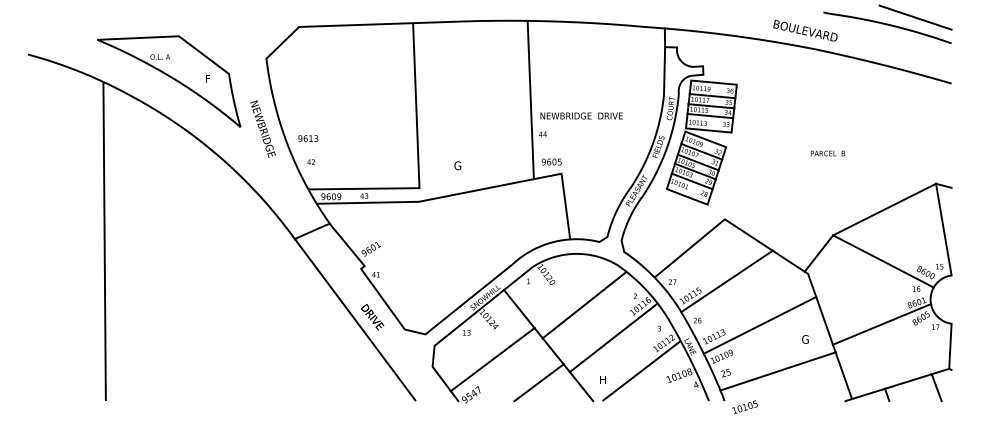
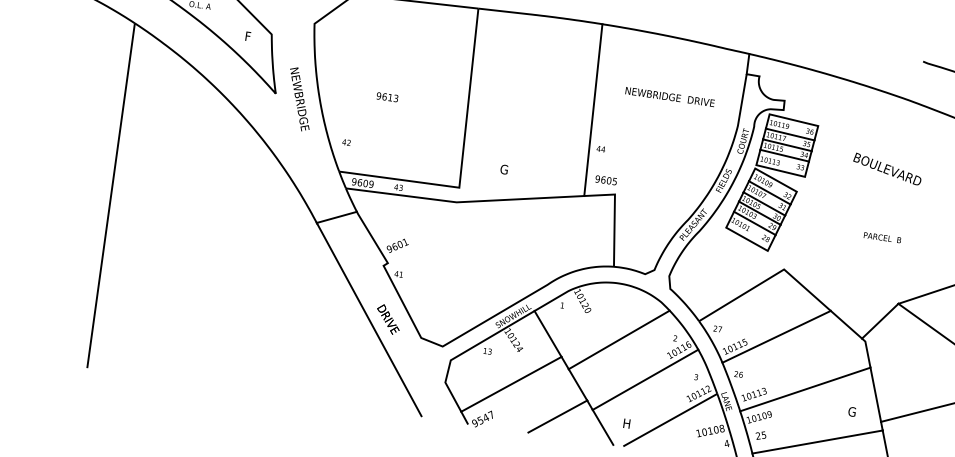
text: (805, 30) -> (887, 168), moved
text: (581, 115) -> (670, 96), moved
text: (308, 138) -> (387, 97), moved
text: (827, 153) -> (882, 237), moved

